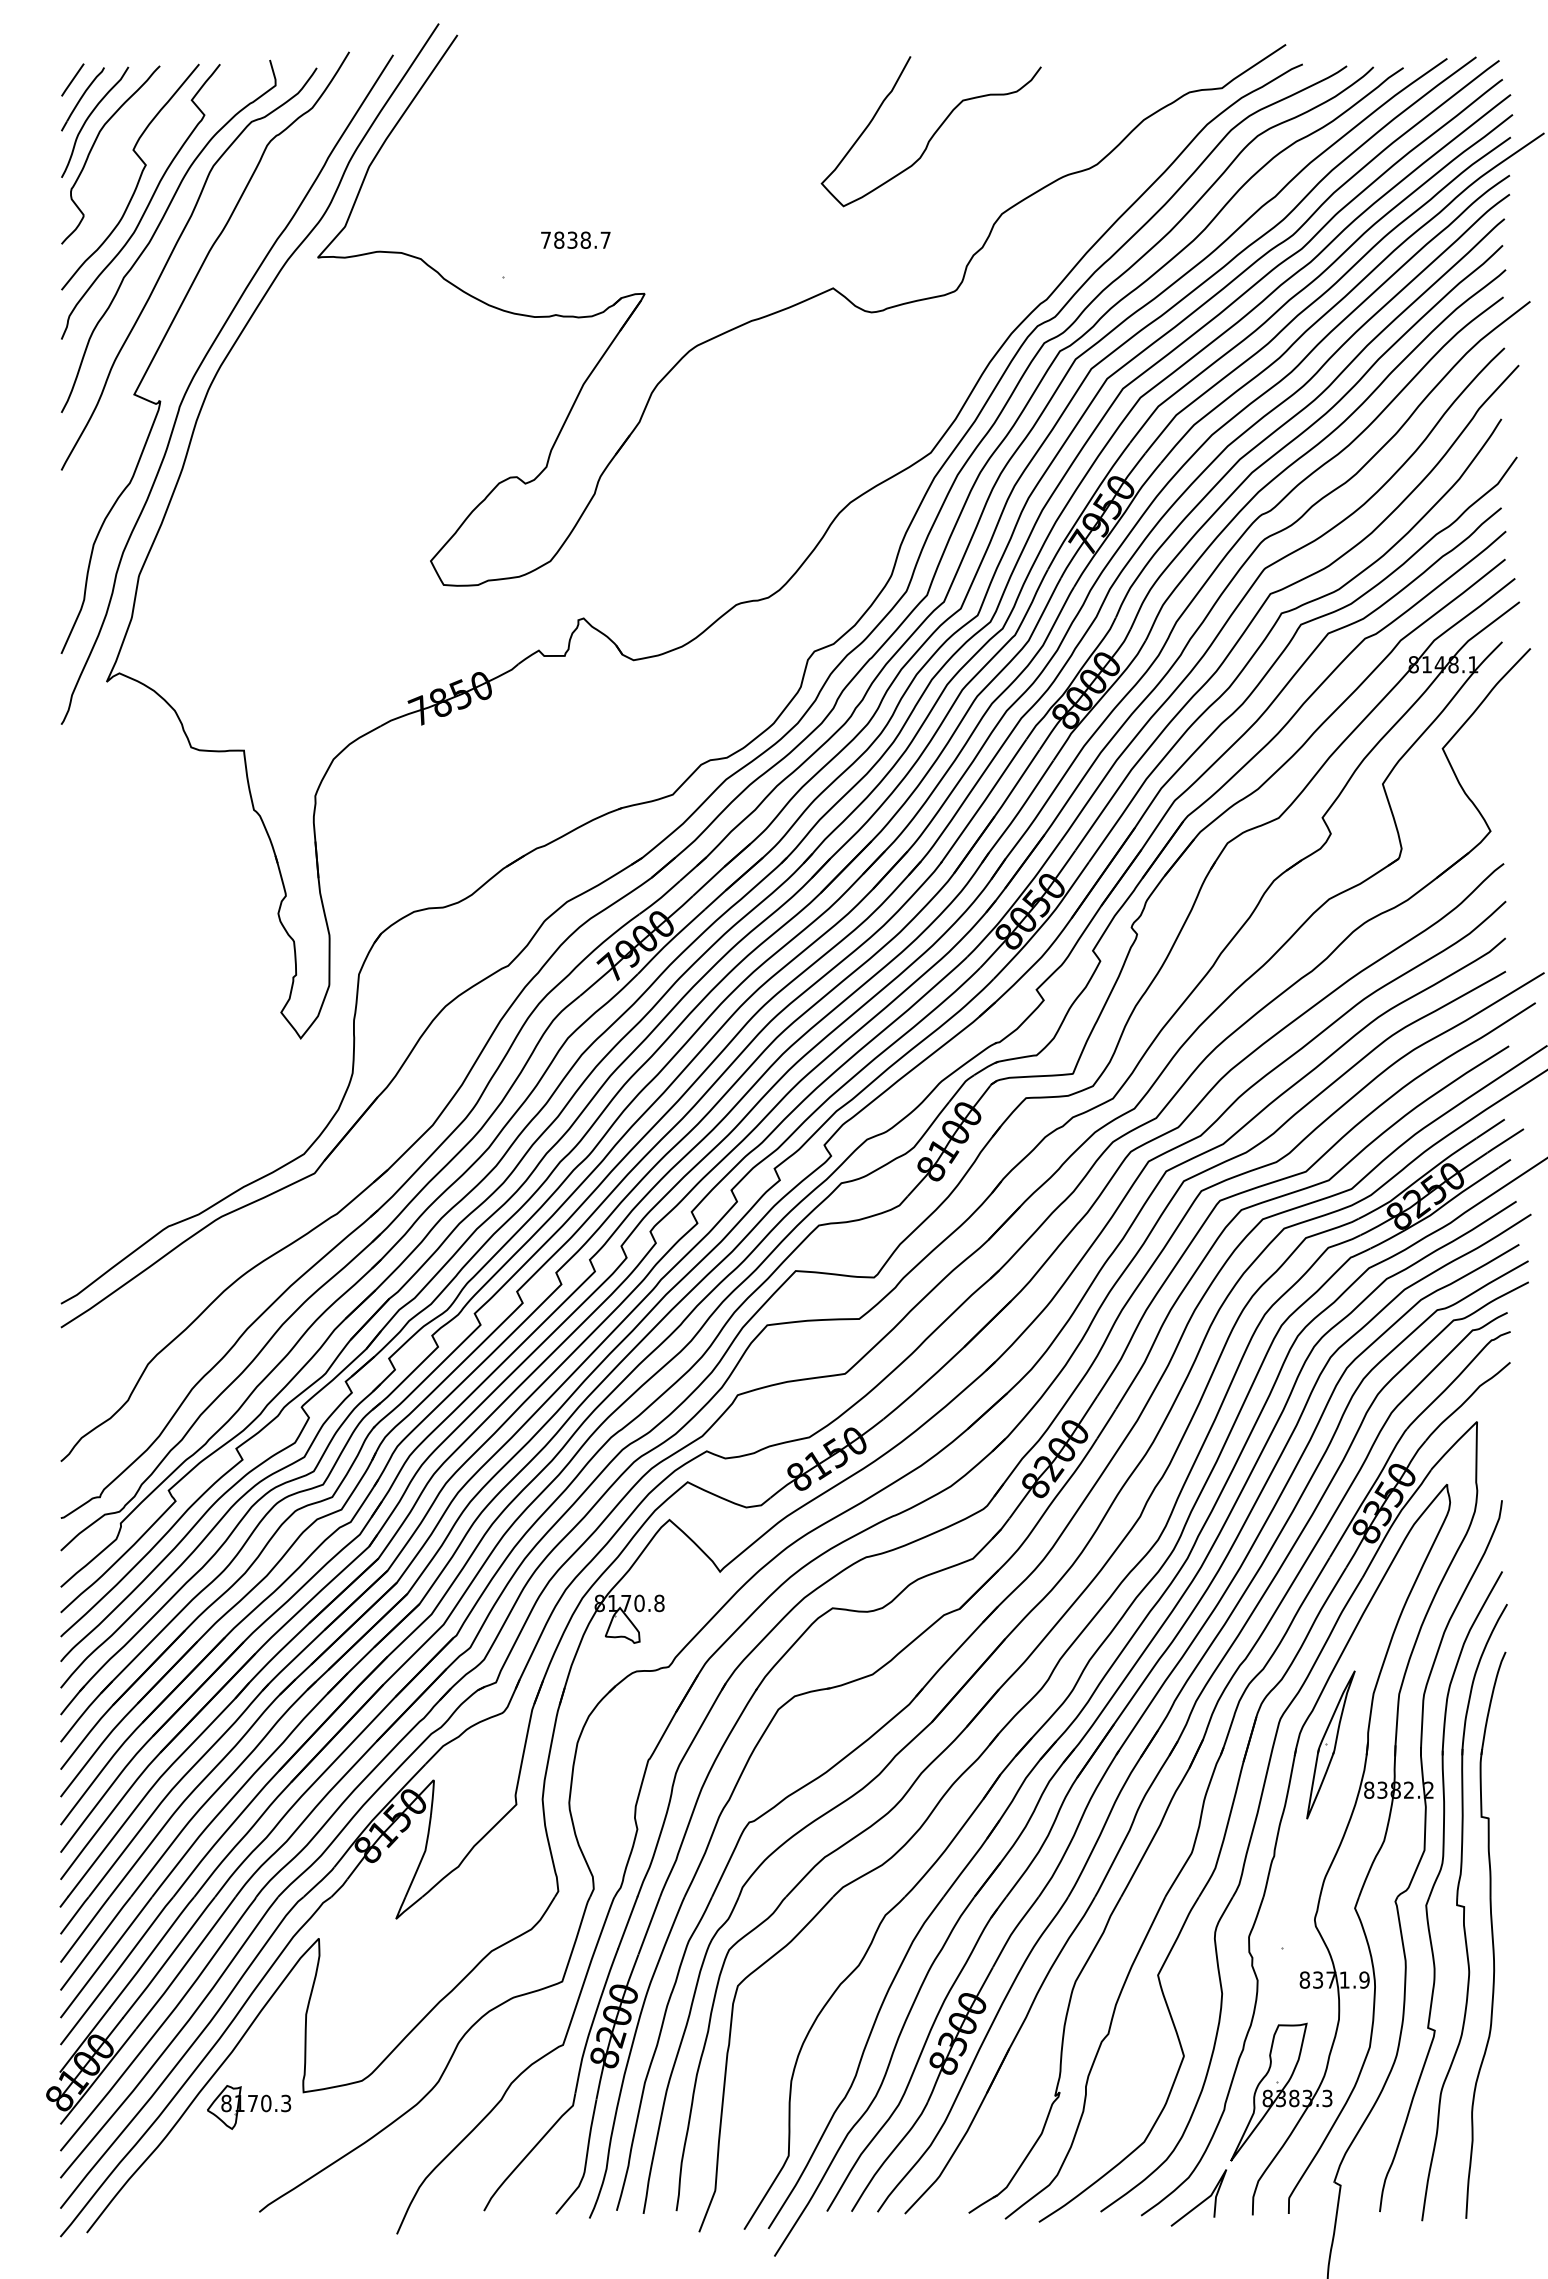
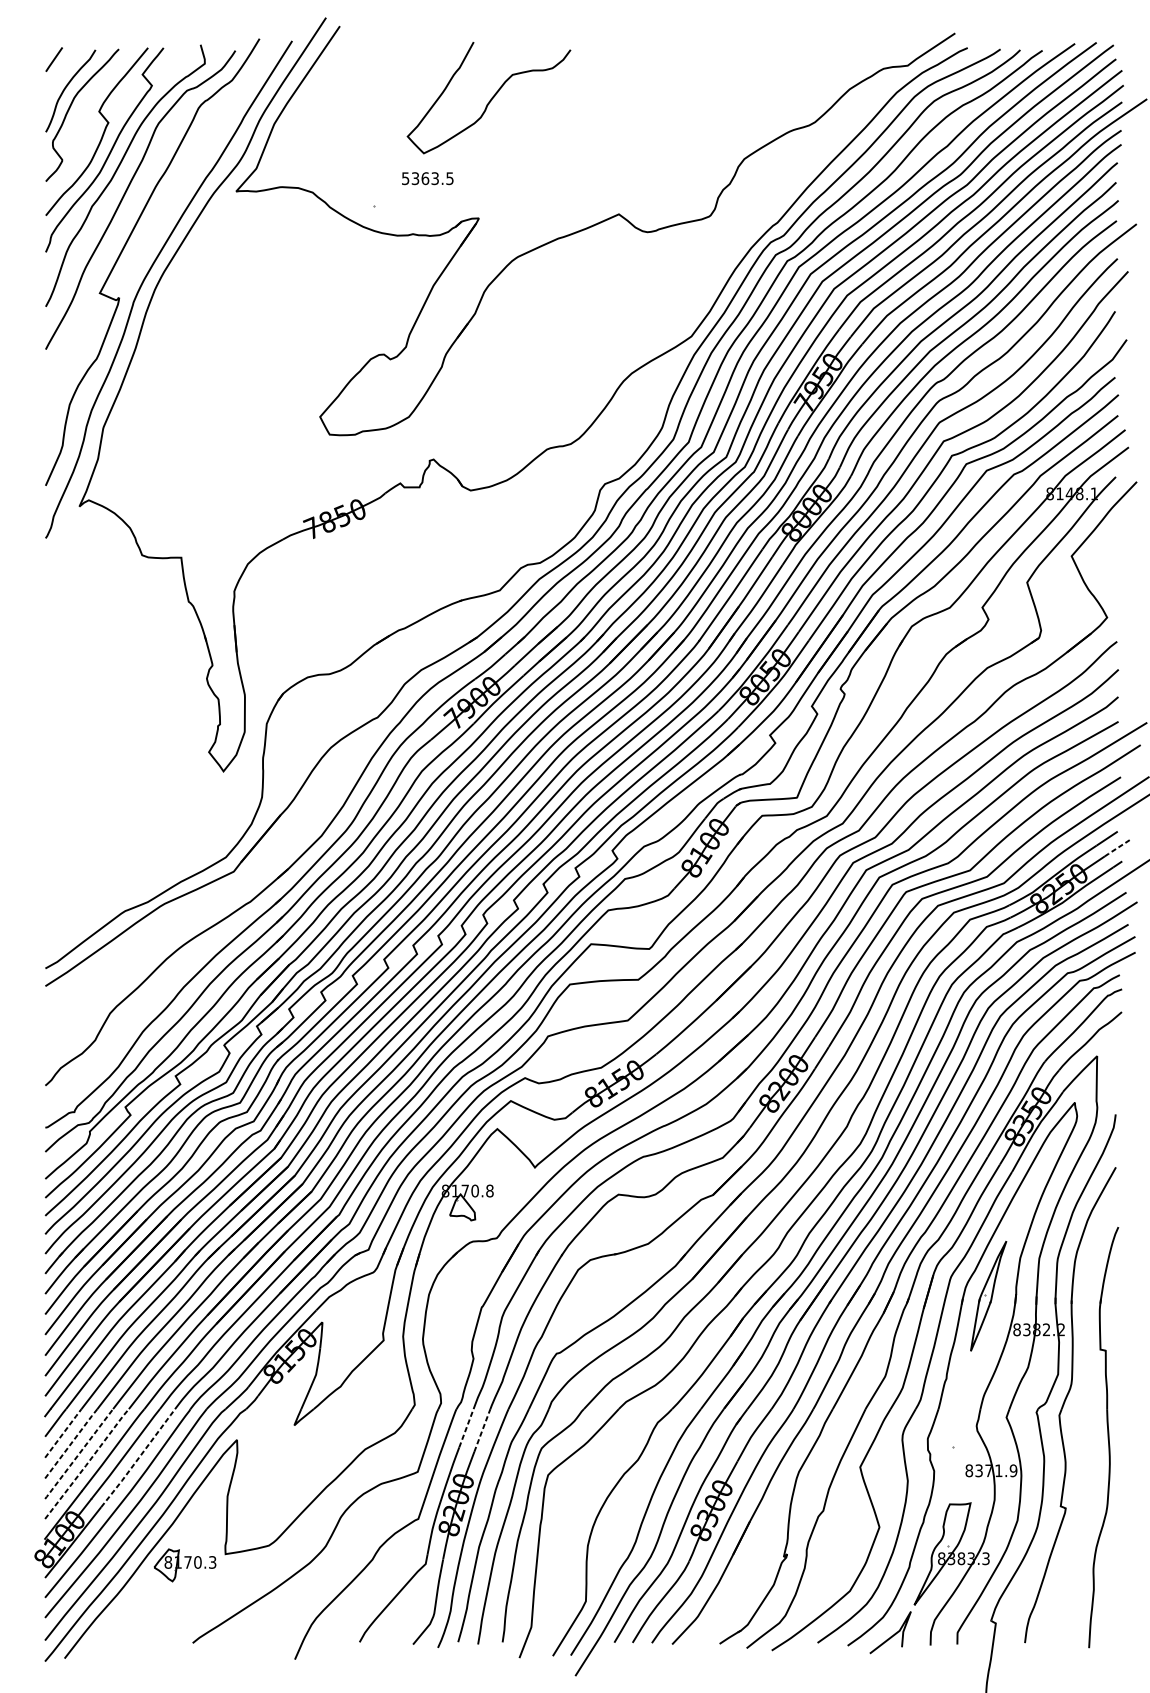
part: (82, 99) -> (61, 74), removed
curve: (933, 133) -> (490, 99), moved
text: (575, 239) -> (427, 178), 7838.7 -> 5363.5
line: (1505, 1141) -> (1118, 847), solid -> dashed
part: (1464, 1912) -> (1087, 1420), removed
line: (628, 1922) -> (466, 1428), solid -> dashed
line: (649, 1925) -> (482, 1430), solid -> dashed
line: (85, 1929) -> (63, 1433), solid -> dashed
line: (96, 1942) -> (71, 1442), solid -> dashed
line: (105, 1958) -> (78, 1454), solid -> dashed
line: (186, 1963) -> (138, 1458), solid -> dashed
line: (117, 1970) -> (87, 1463), solid -> dashed

